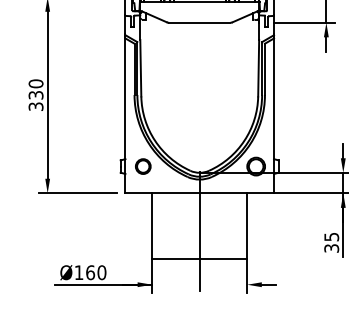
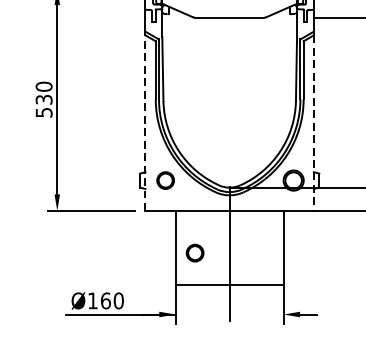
text: (35, 106) -> (43, 112), 330 -> 530
line: (125, 115) -> (145, 122), solid -> dashed
line: (274, 116) -> (314, 123), solid -> dashed
circle: (169, 230) -> (195, 253), added

